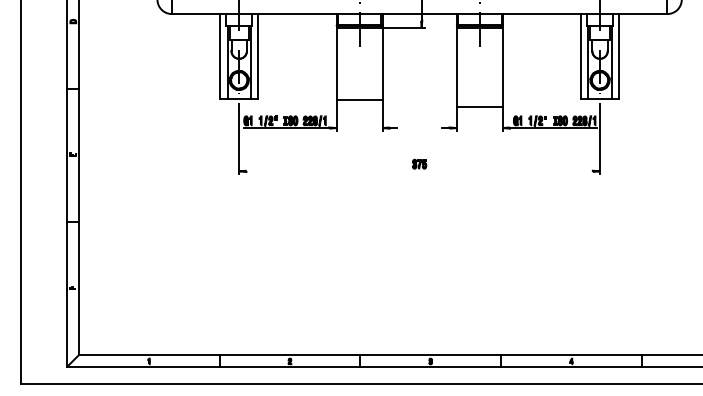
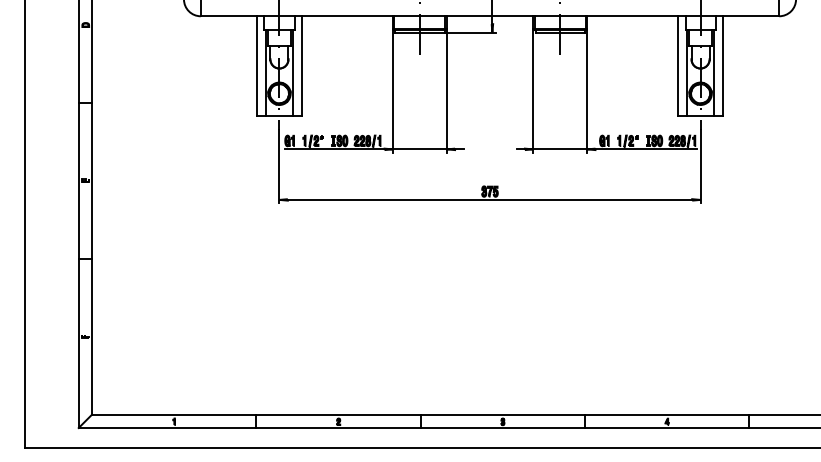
line: (359, 100) -> (419, 149), moved
line: (479, 107) -> (559, 149), moved
line: (419, 171) -> (489, 200), added

